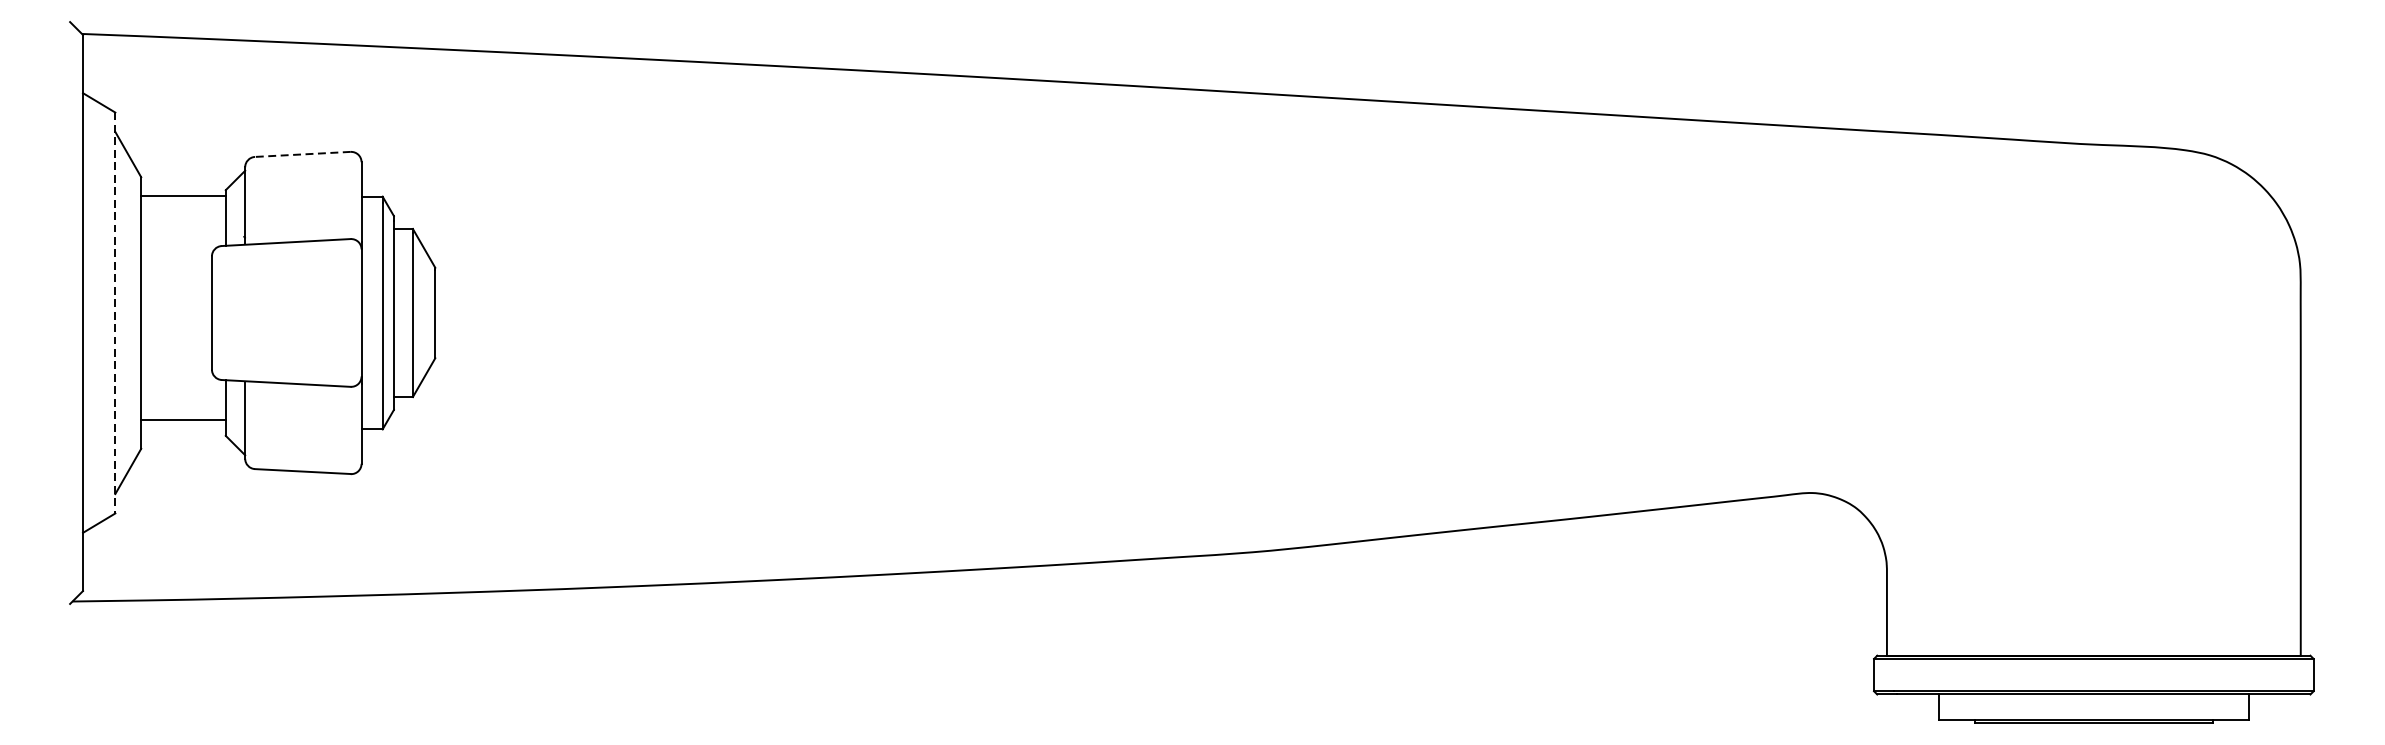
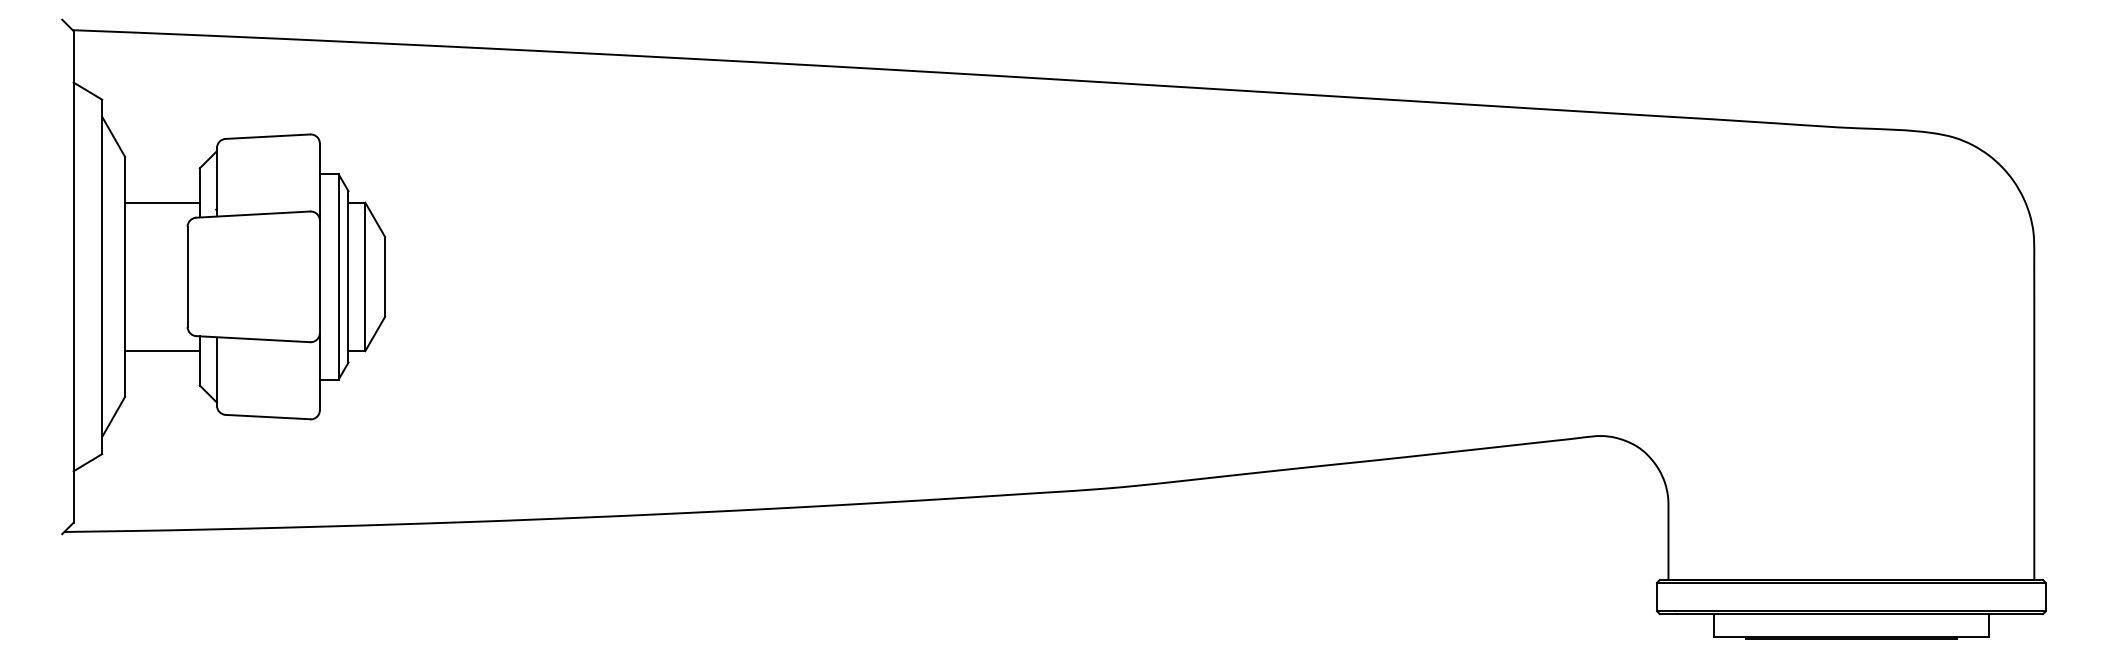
line: (302, 154) -> (267, 136), dashed -> solid
line: (183, 196) -> (162, 202), moved
line: (115, 313) -> (102, 277), dashed -> solid
line: (183, 420) -> (162, 351), moved

